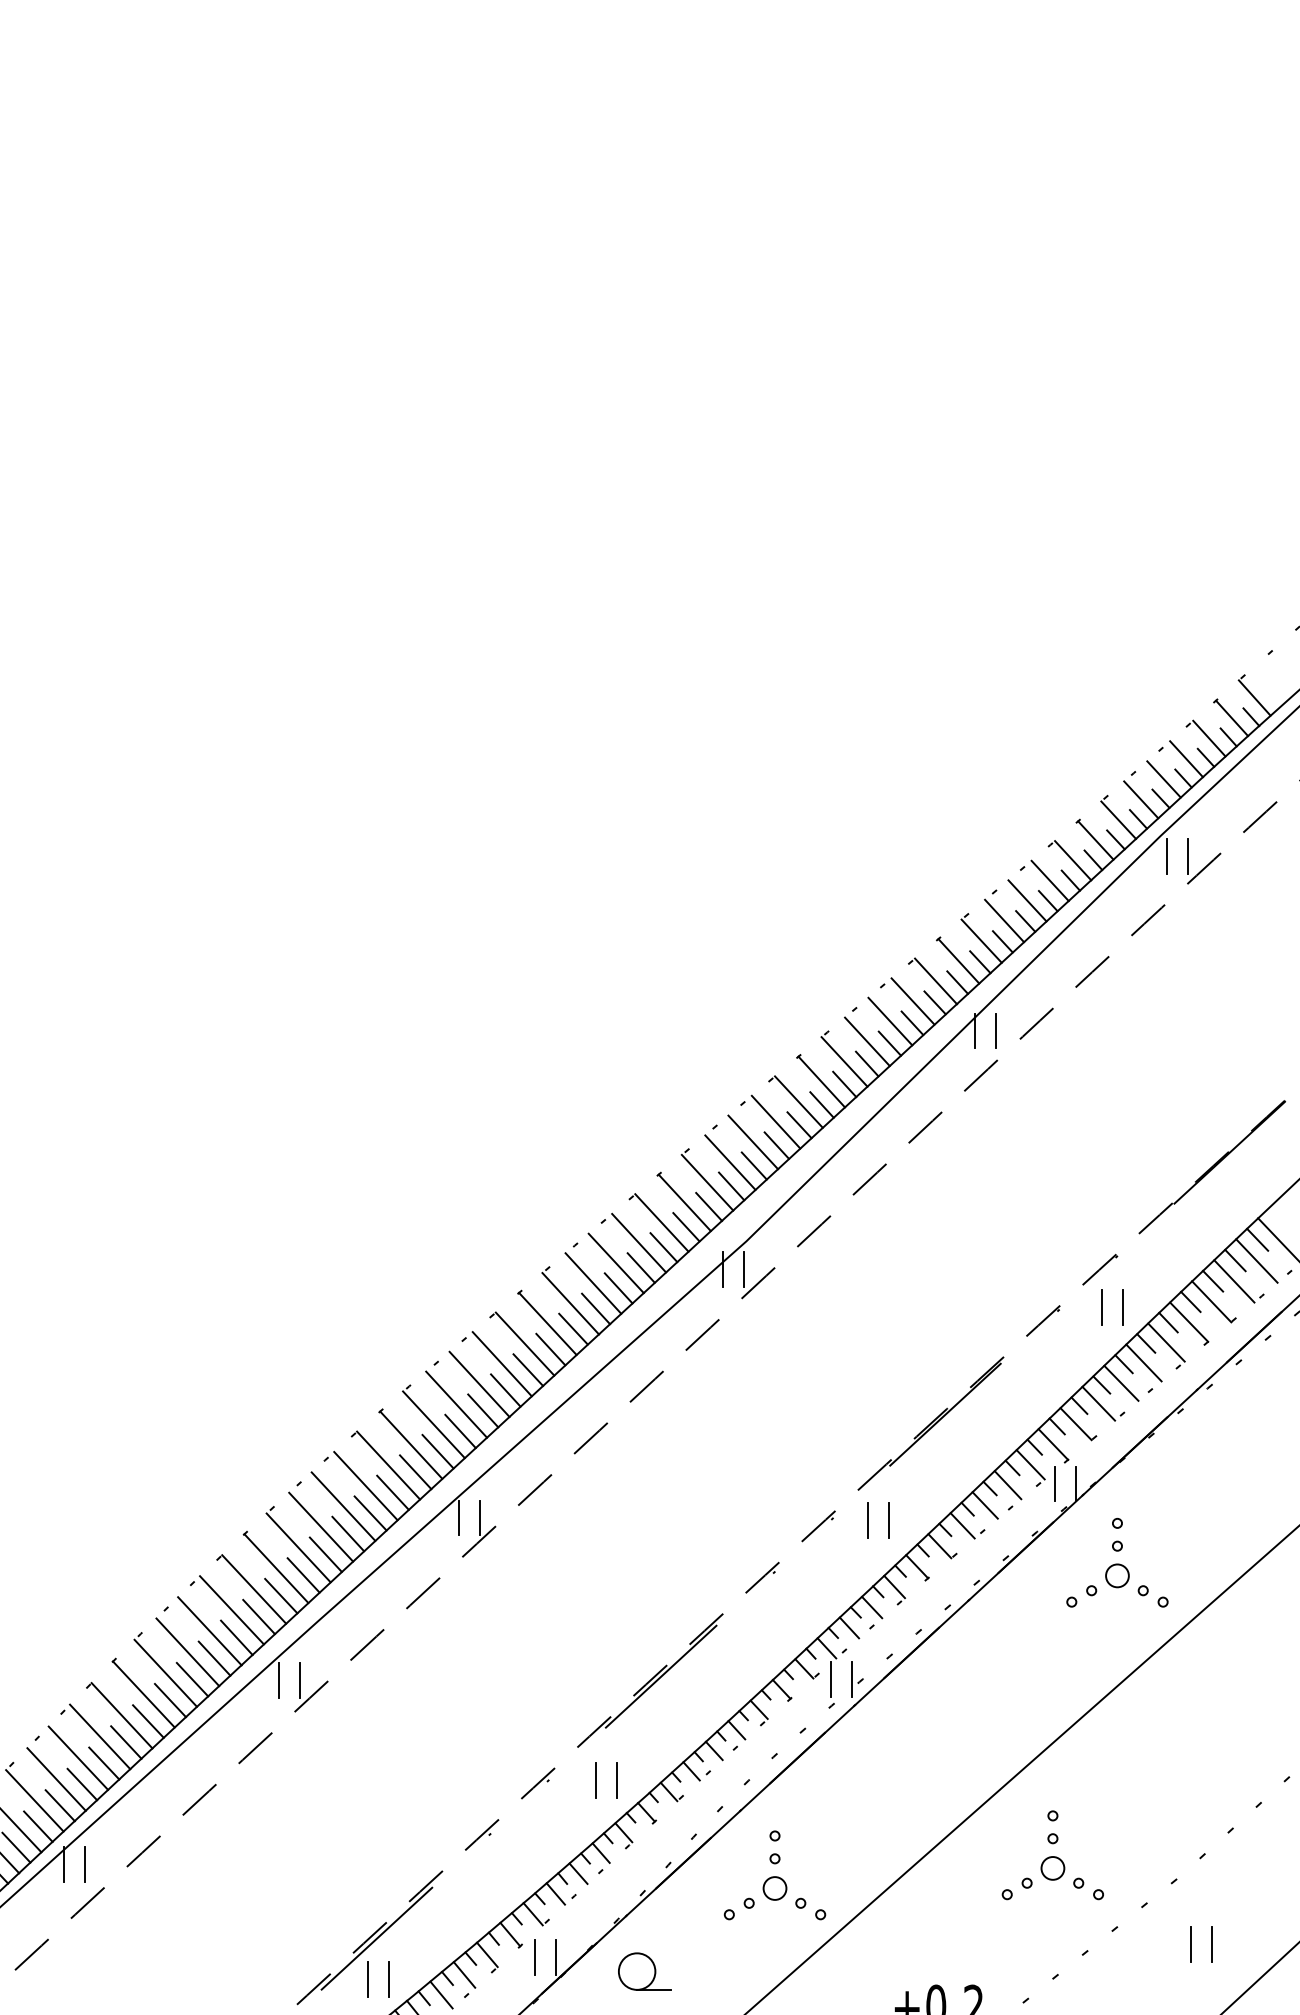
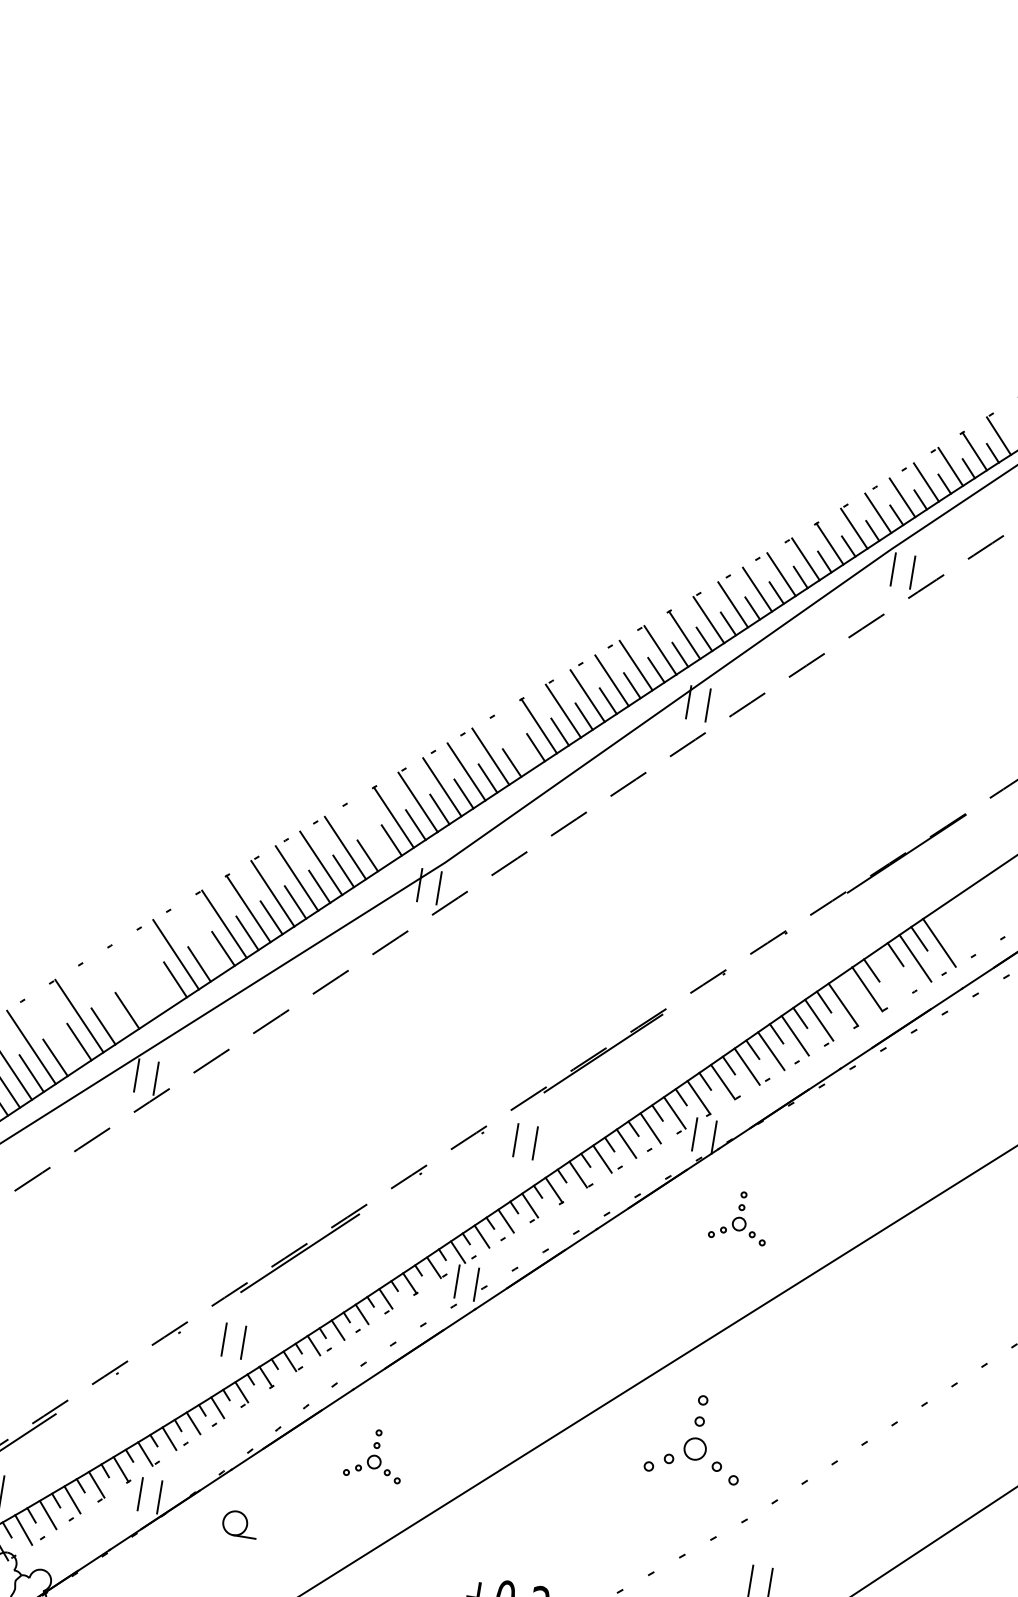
line: (798, 1101) -> (514, 740), removed
line: (661, 1222) -> (369, 832), removed
line: (1234, 1281) -> (891, 973), removed
line: (1190, 1301) -> (847, 985), removed
part: (1102, 1307) -> (765, 978), removed
line: (501, 1364) -> (199, 939), removed
line: (456, 1404) -> (151, 969), removed
line: (433, 1424) -> (127, 984), removed
line: (460, 1431) -> (151, 995), removed
line: (411, 1444) -> (103, 1000), removed
line: (365, 1486) -> (54, 1032), removed
part: (1117, 1562) -> (740, 1216), size x0.6
part: (1052, 1855) -> (696, 1437), moved
part: (774, 1875) -> (374, 1454), size x0.6
part: (644, 1971) -> (239, 1524), size x0.7

